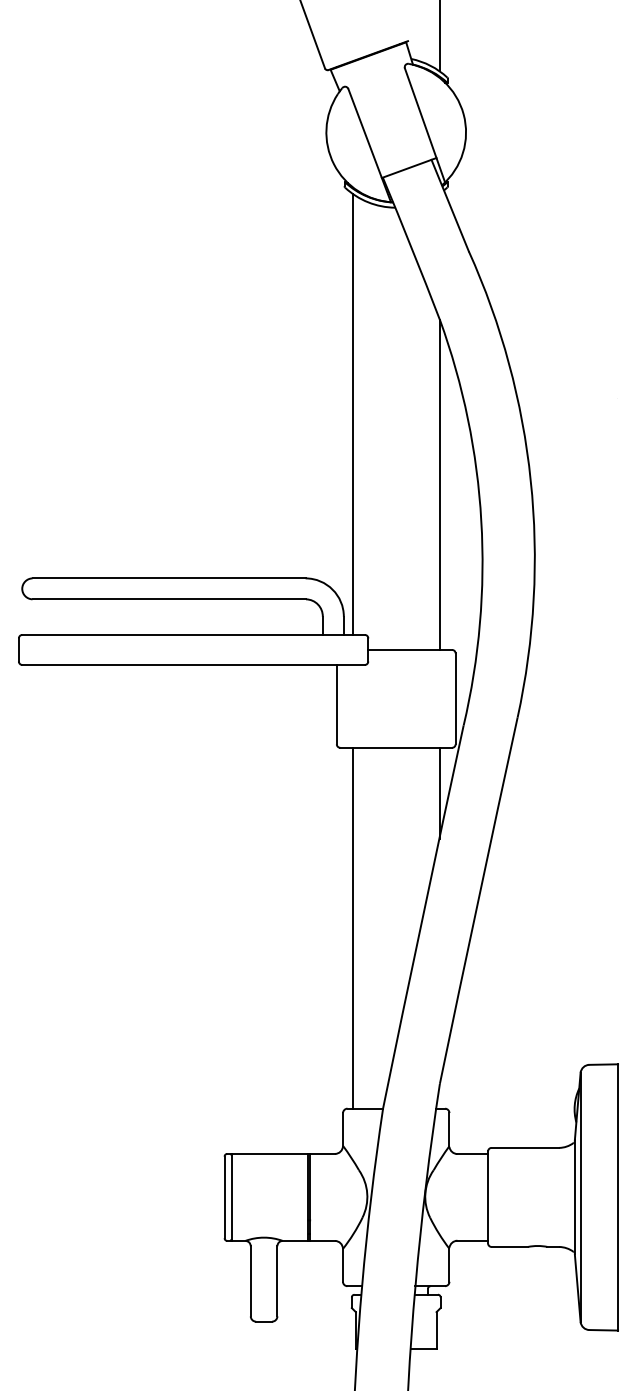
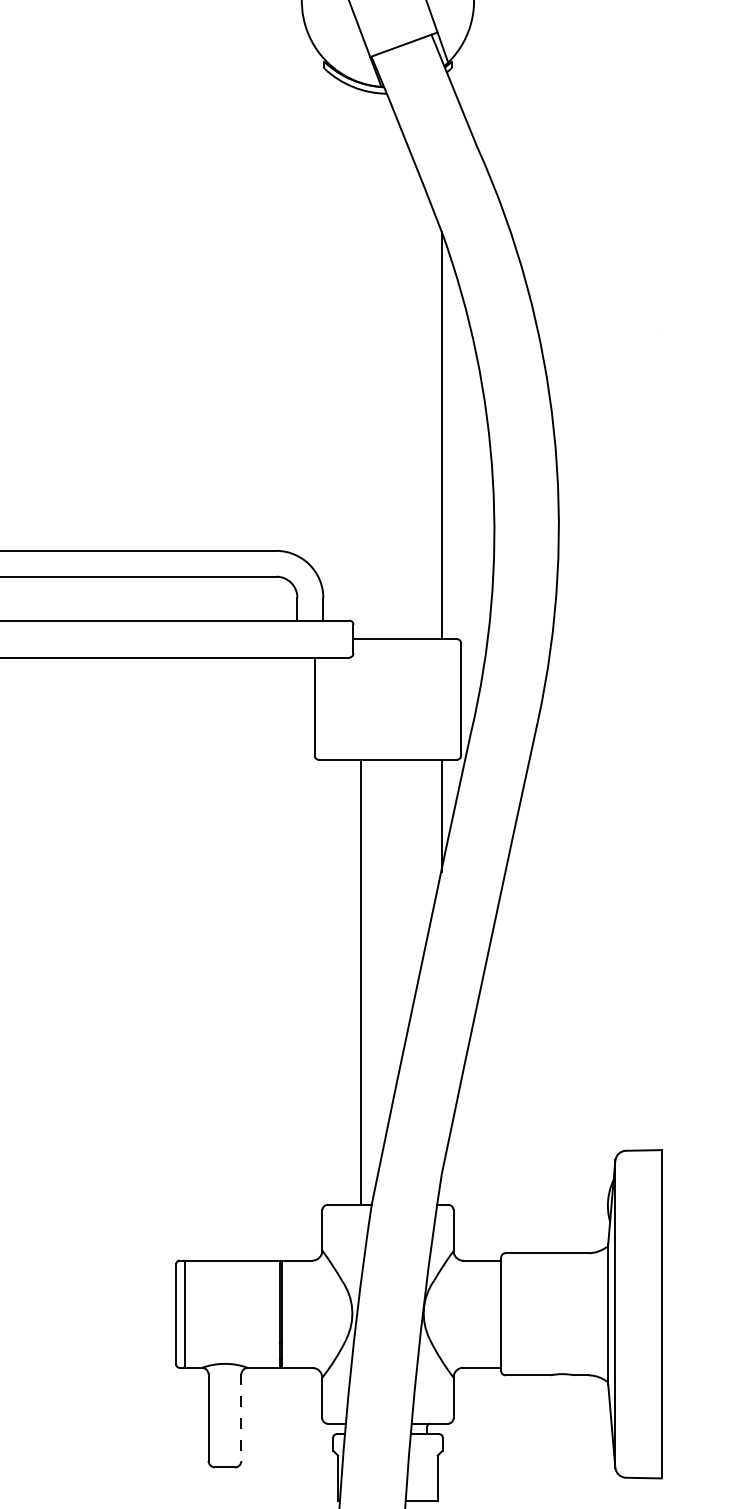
line: (352, 413) -> (334, 347), removed
line: (352, 927) -> (361, 981), moved
line: (277, 1281) -> (241, 1417), solid -> dashed

